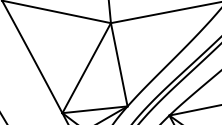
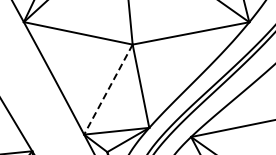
line: (86, 69) -> (108, 90), solid -> dashed

